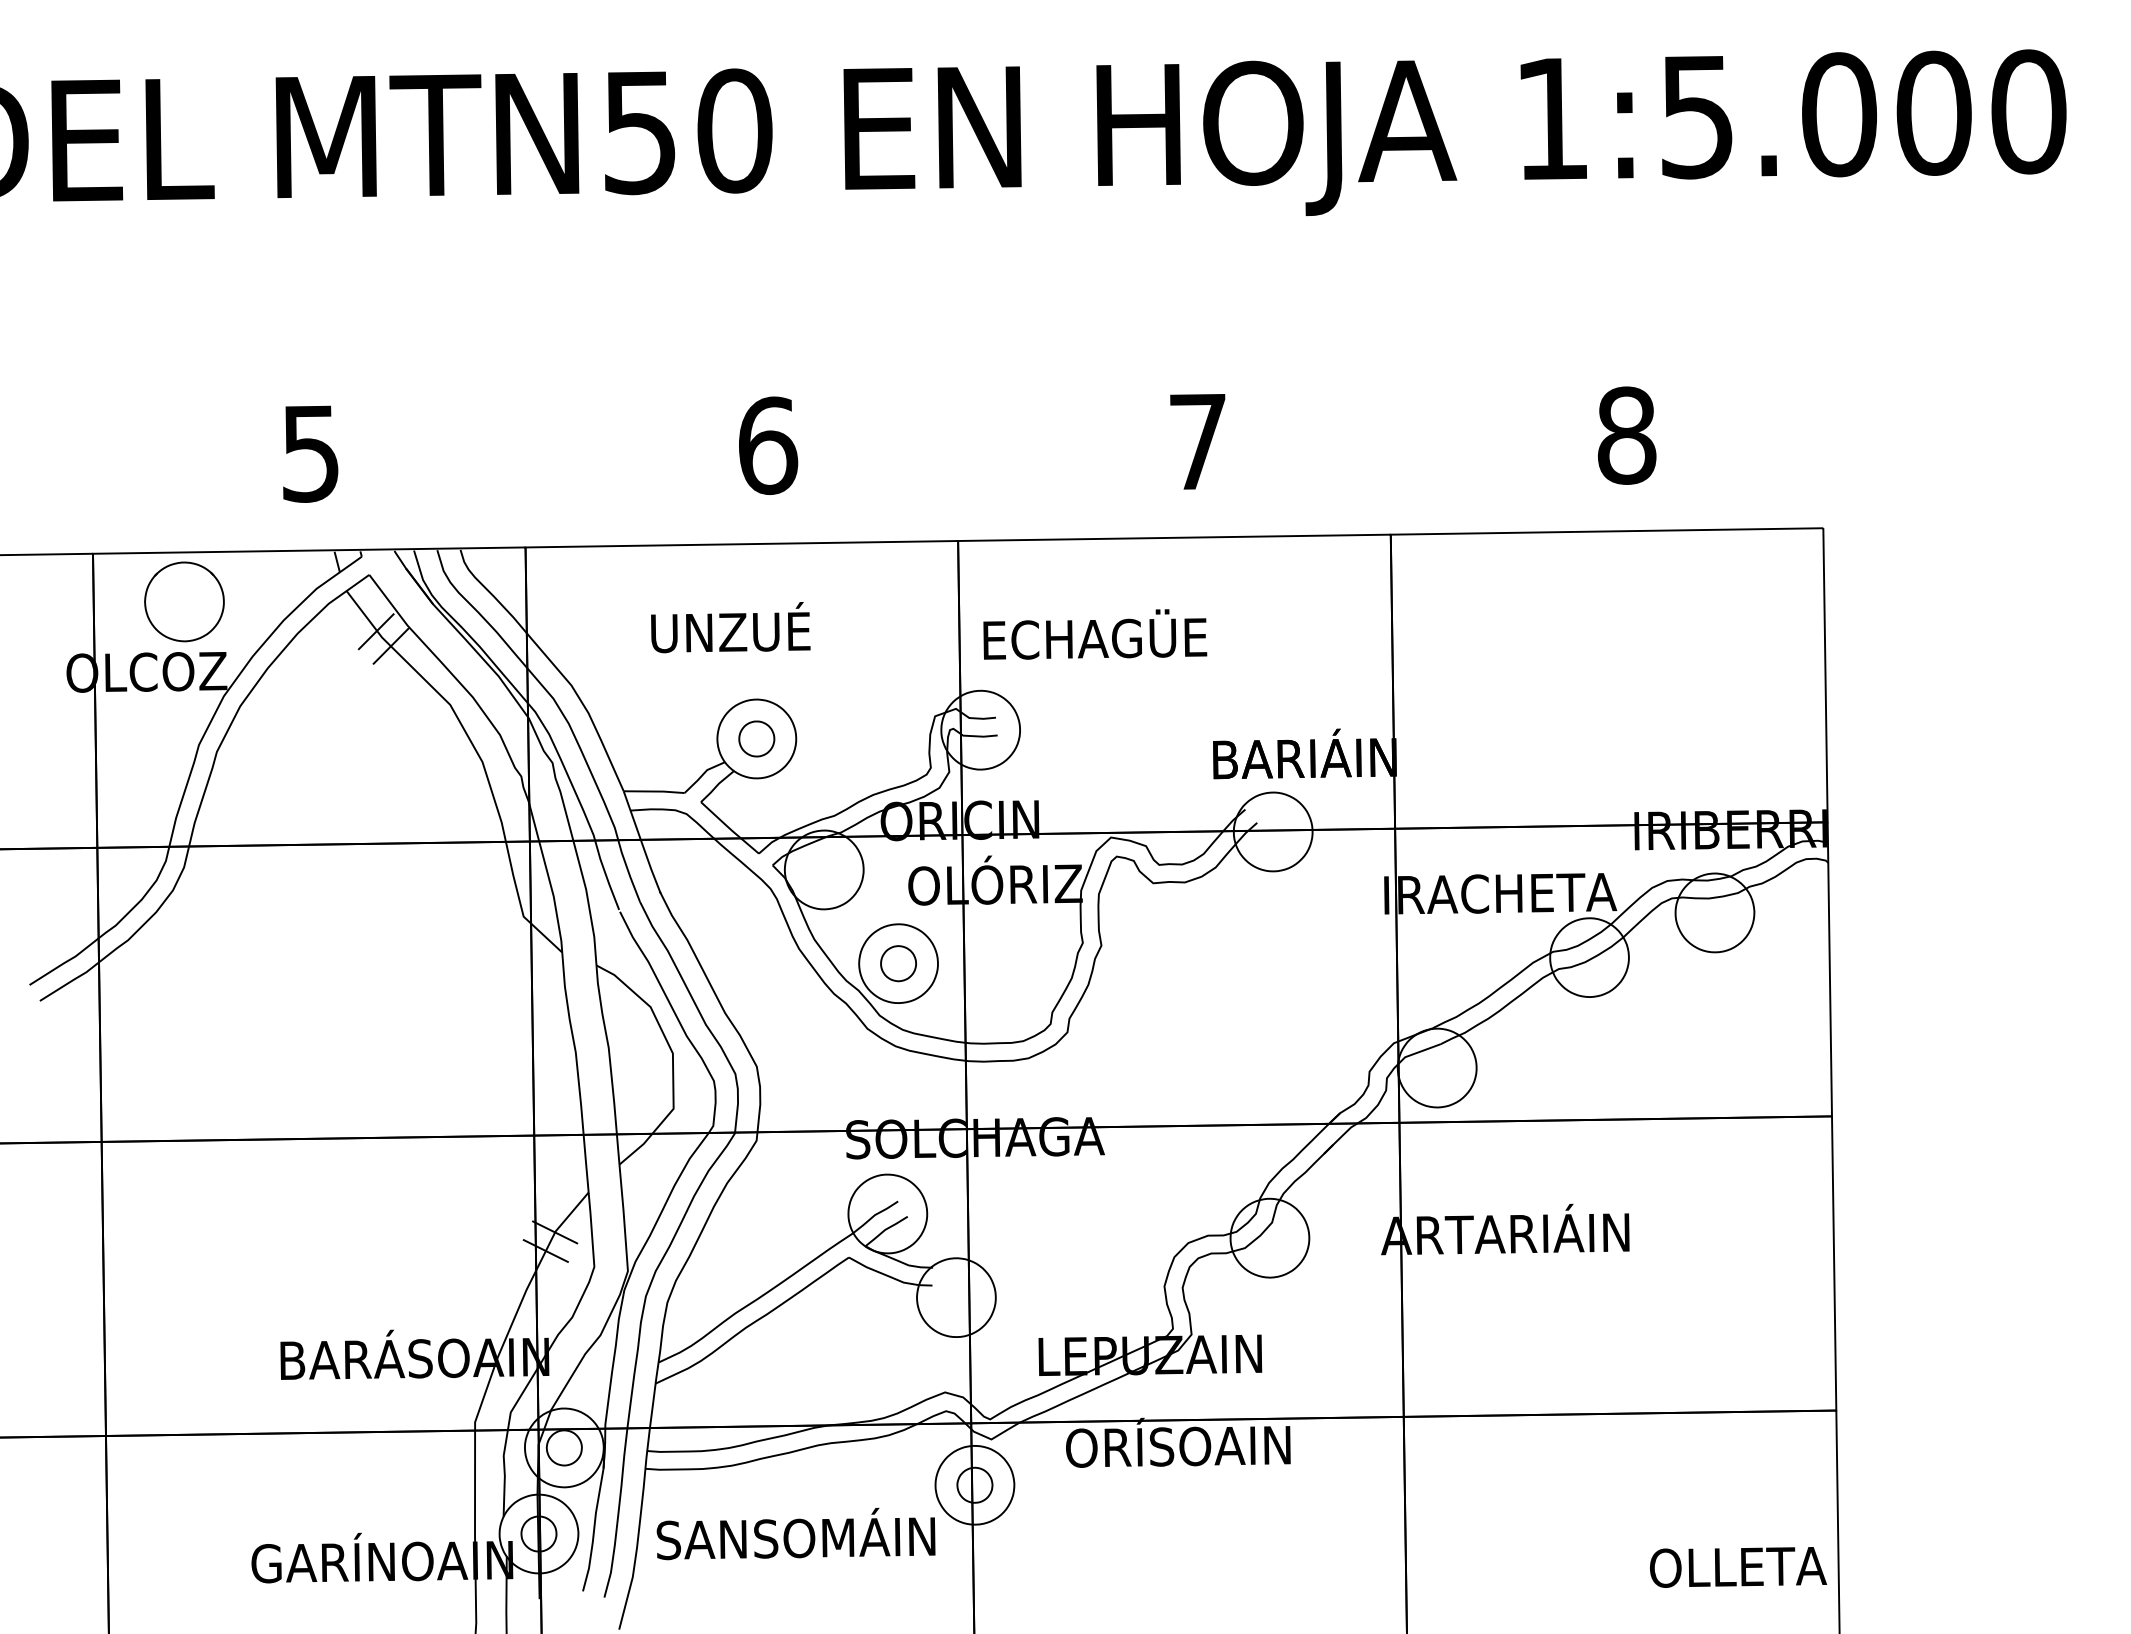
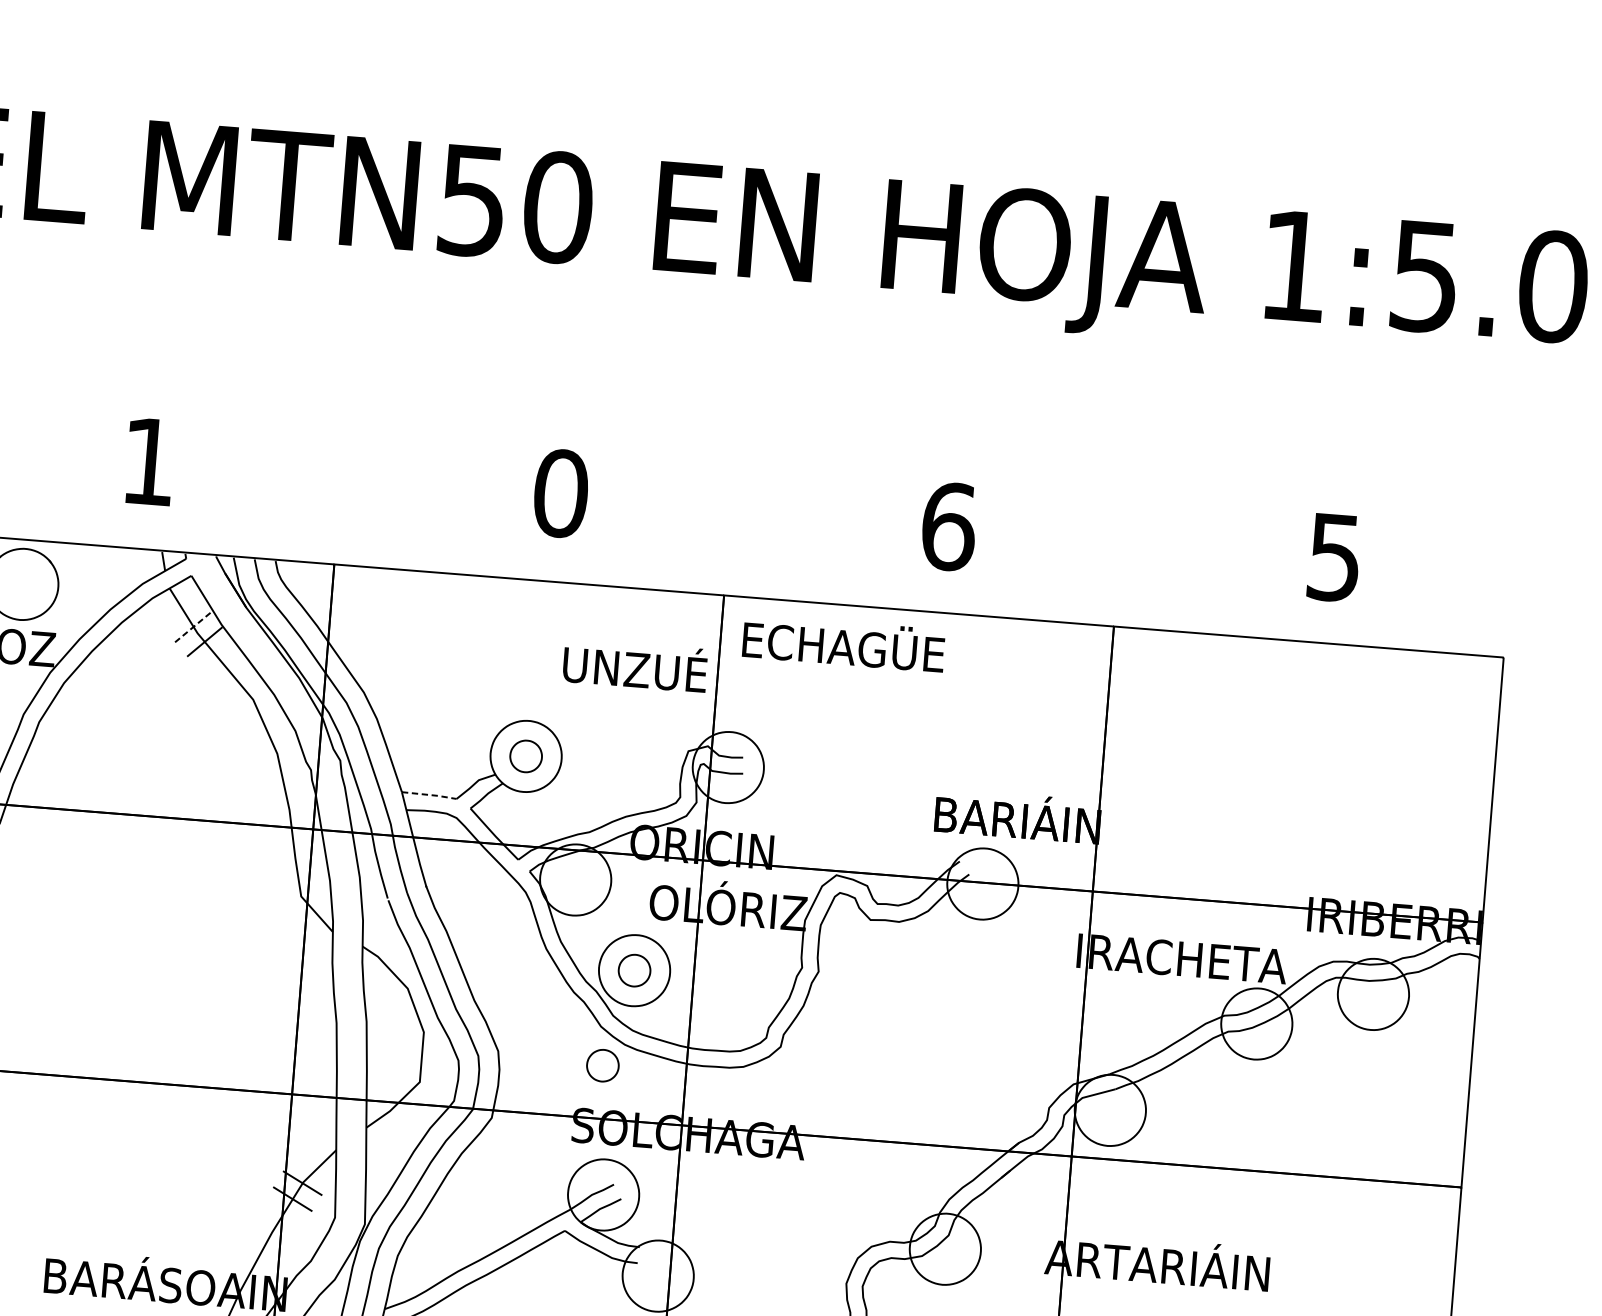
text: (1626, 435) -> (1334, 557), 8 -> 5
text: (1198, 441) -> (948, 526), 7 -> 6
text: (768, 445) -> (561, 493), 6 -> 0
text: (310, 453) -> (148, 461), 5 -> 1
text: (730, 627) -> (635, 665), moved
line: (376, 631) -> (193, 627), solid -> dashed
text: (1095, 634) -> (844, 643), moved
line: (655, 791) -> (430, 795), solid -> dashed
part: (873, 1071) -> (602, 1065), added

